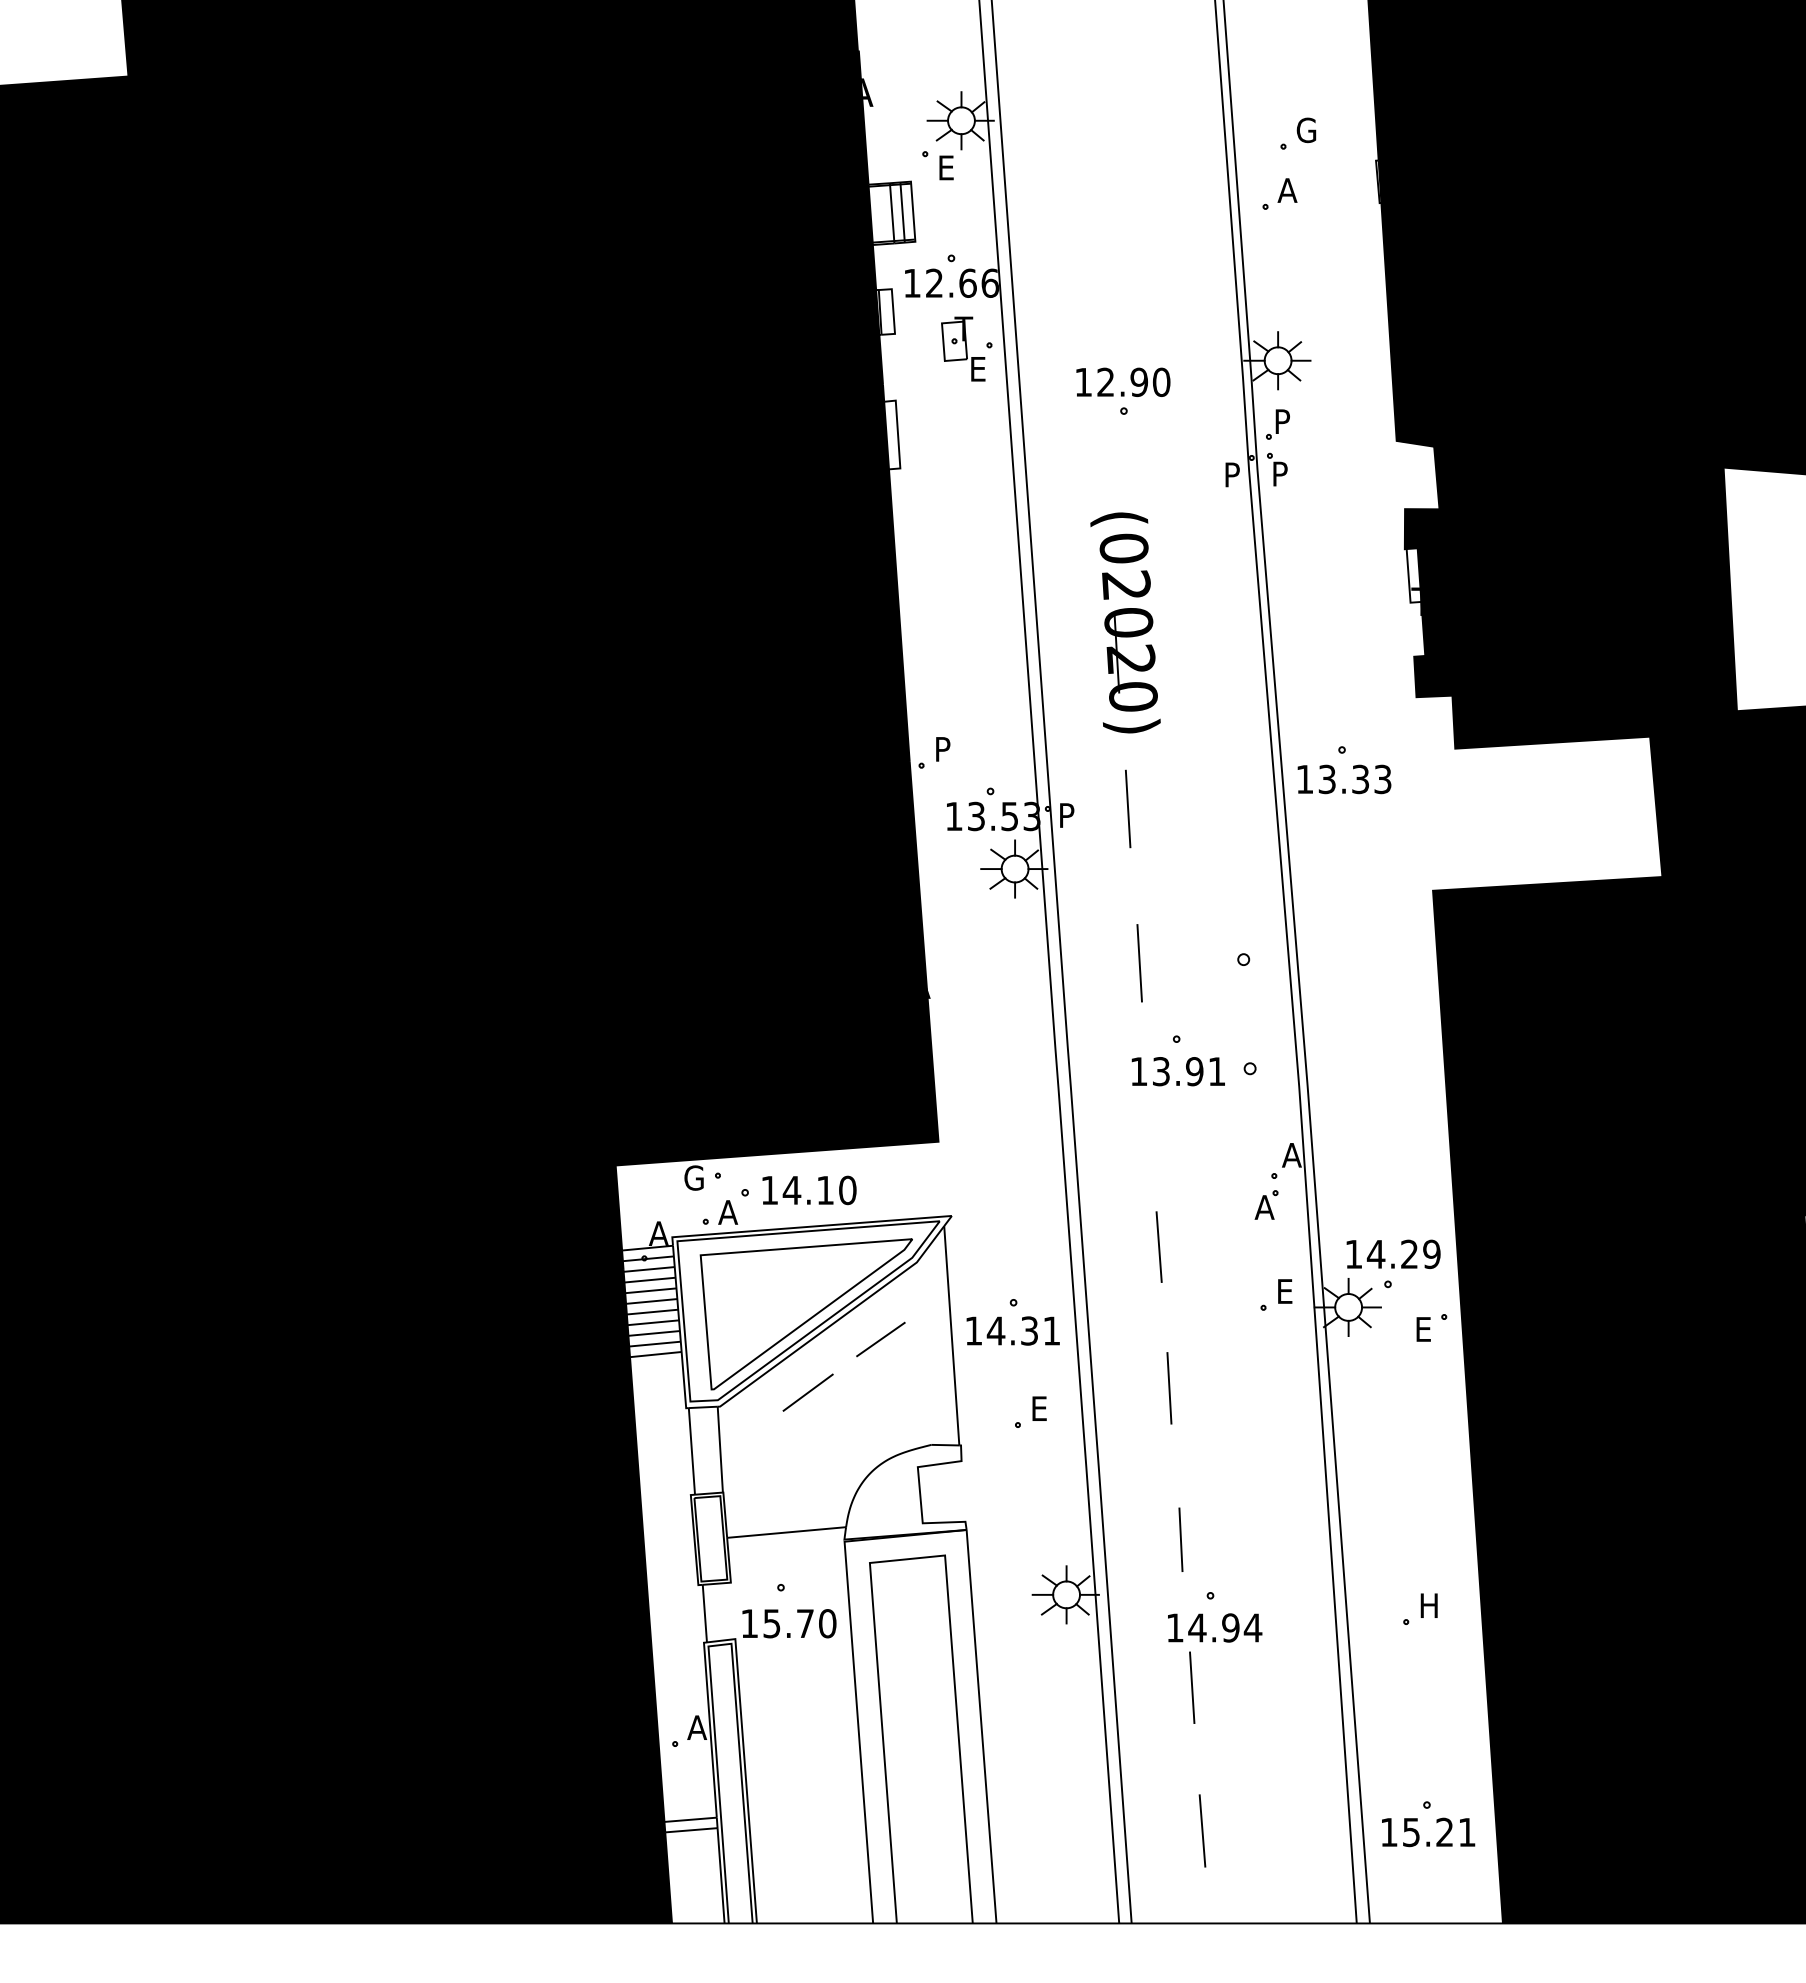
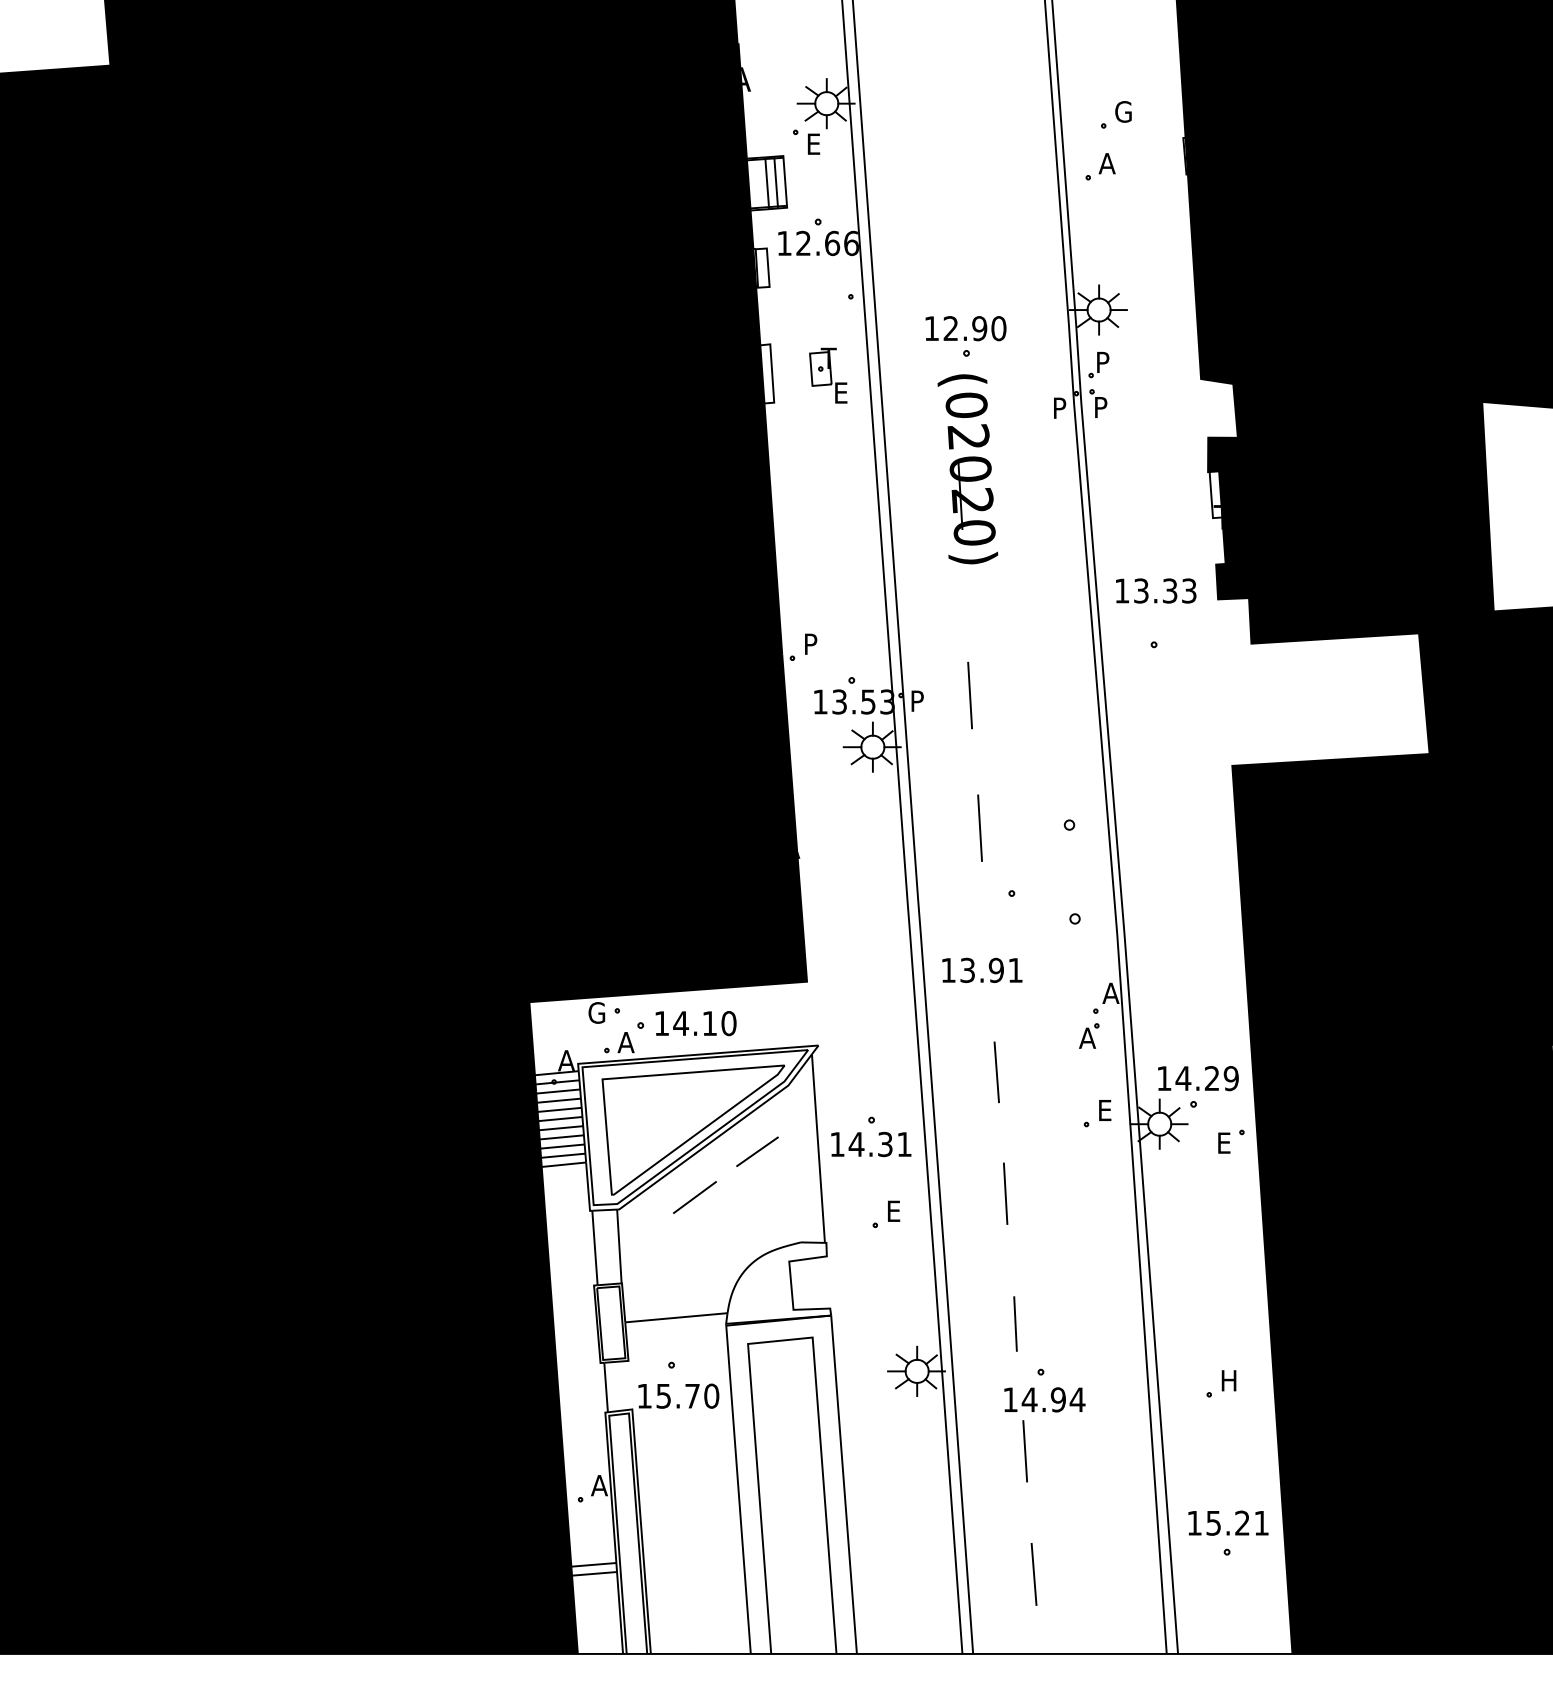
part: (963, 348) -> (828, 375), moved
part: (1125, 622) -> (967, 468), moved
text: (1344, 779) -> (1156, 591), moved
text: (1177, 1071) -> (981, 970), moved
text: (1428, 1832) -> (1228, 1523), moved

